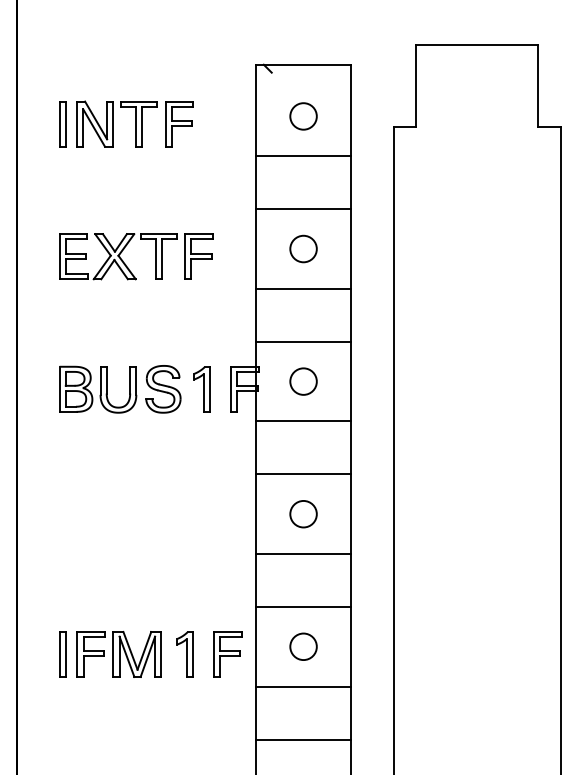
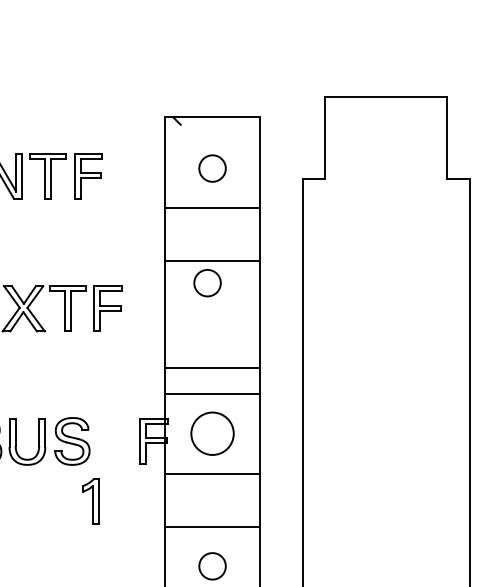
circle: (303, 248) -> (207, 282), moved
line: (303, 288) -> (212, 367), moved
circle: (303, 381) -> (212, 433), size x1.6
part: (201, 389) -> (90, 501), moved

